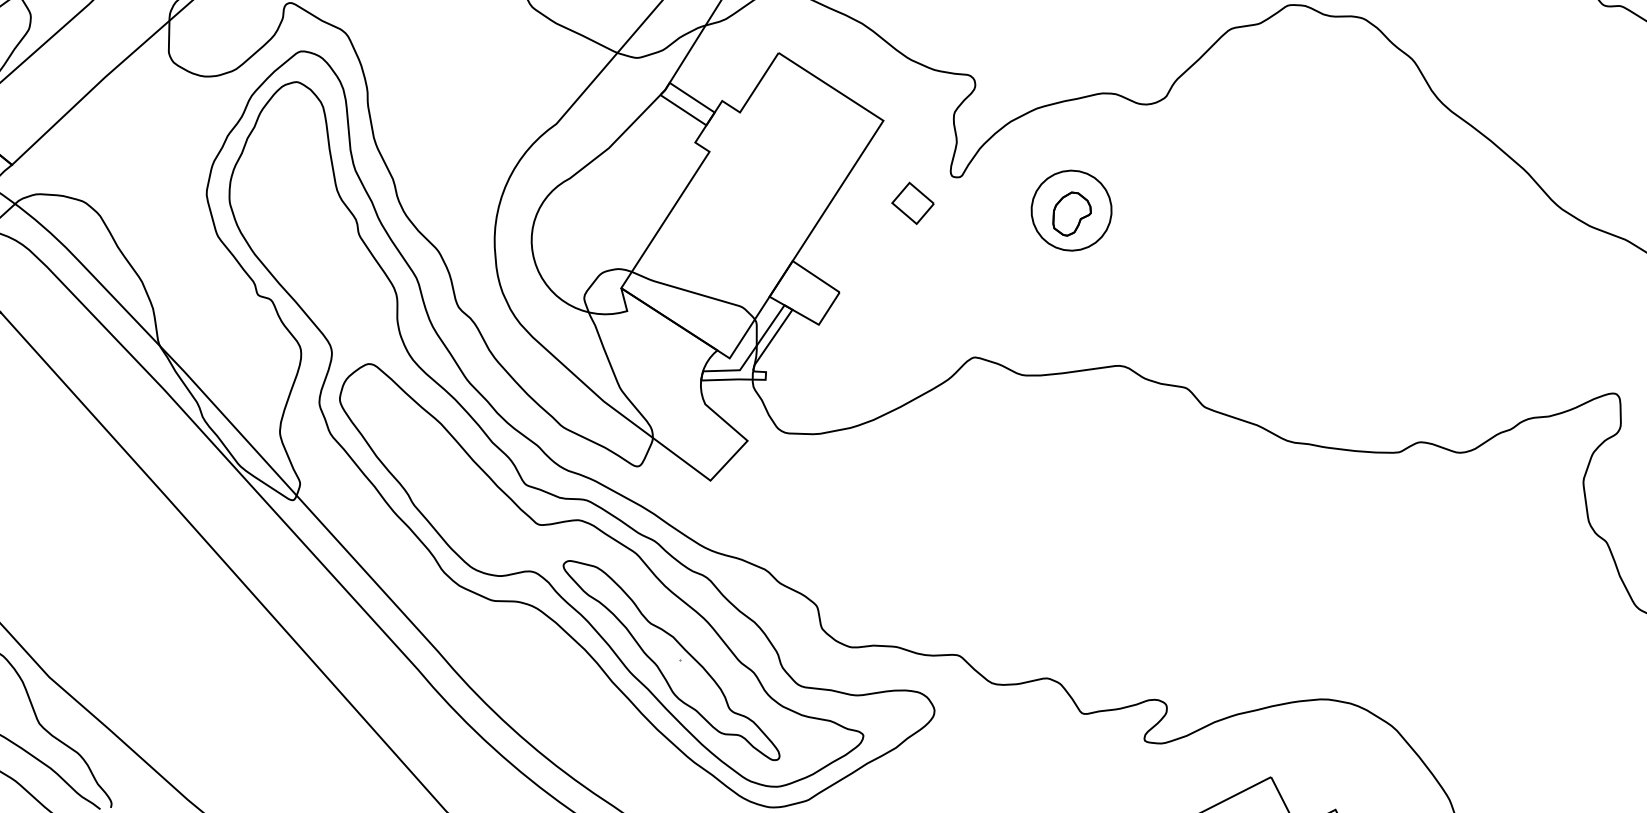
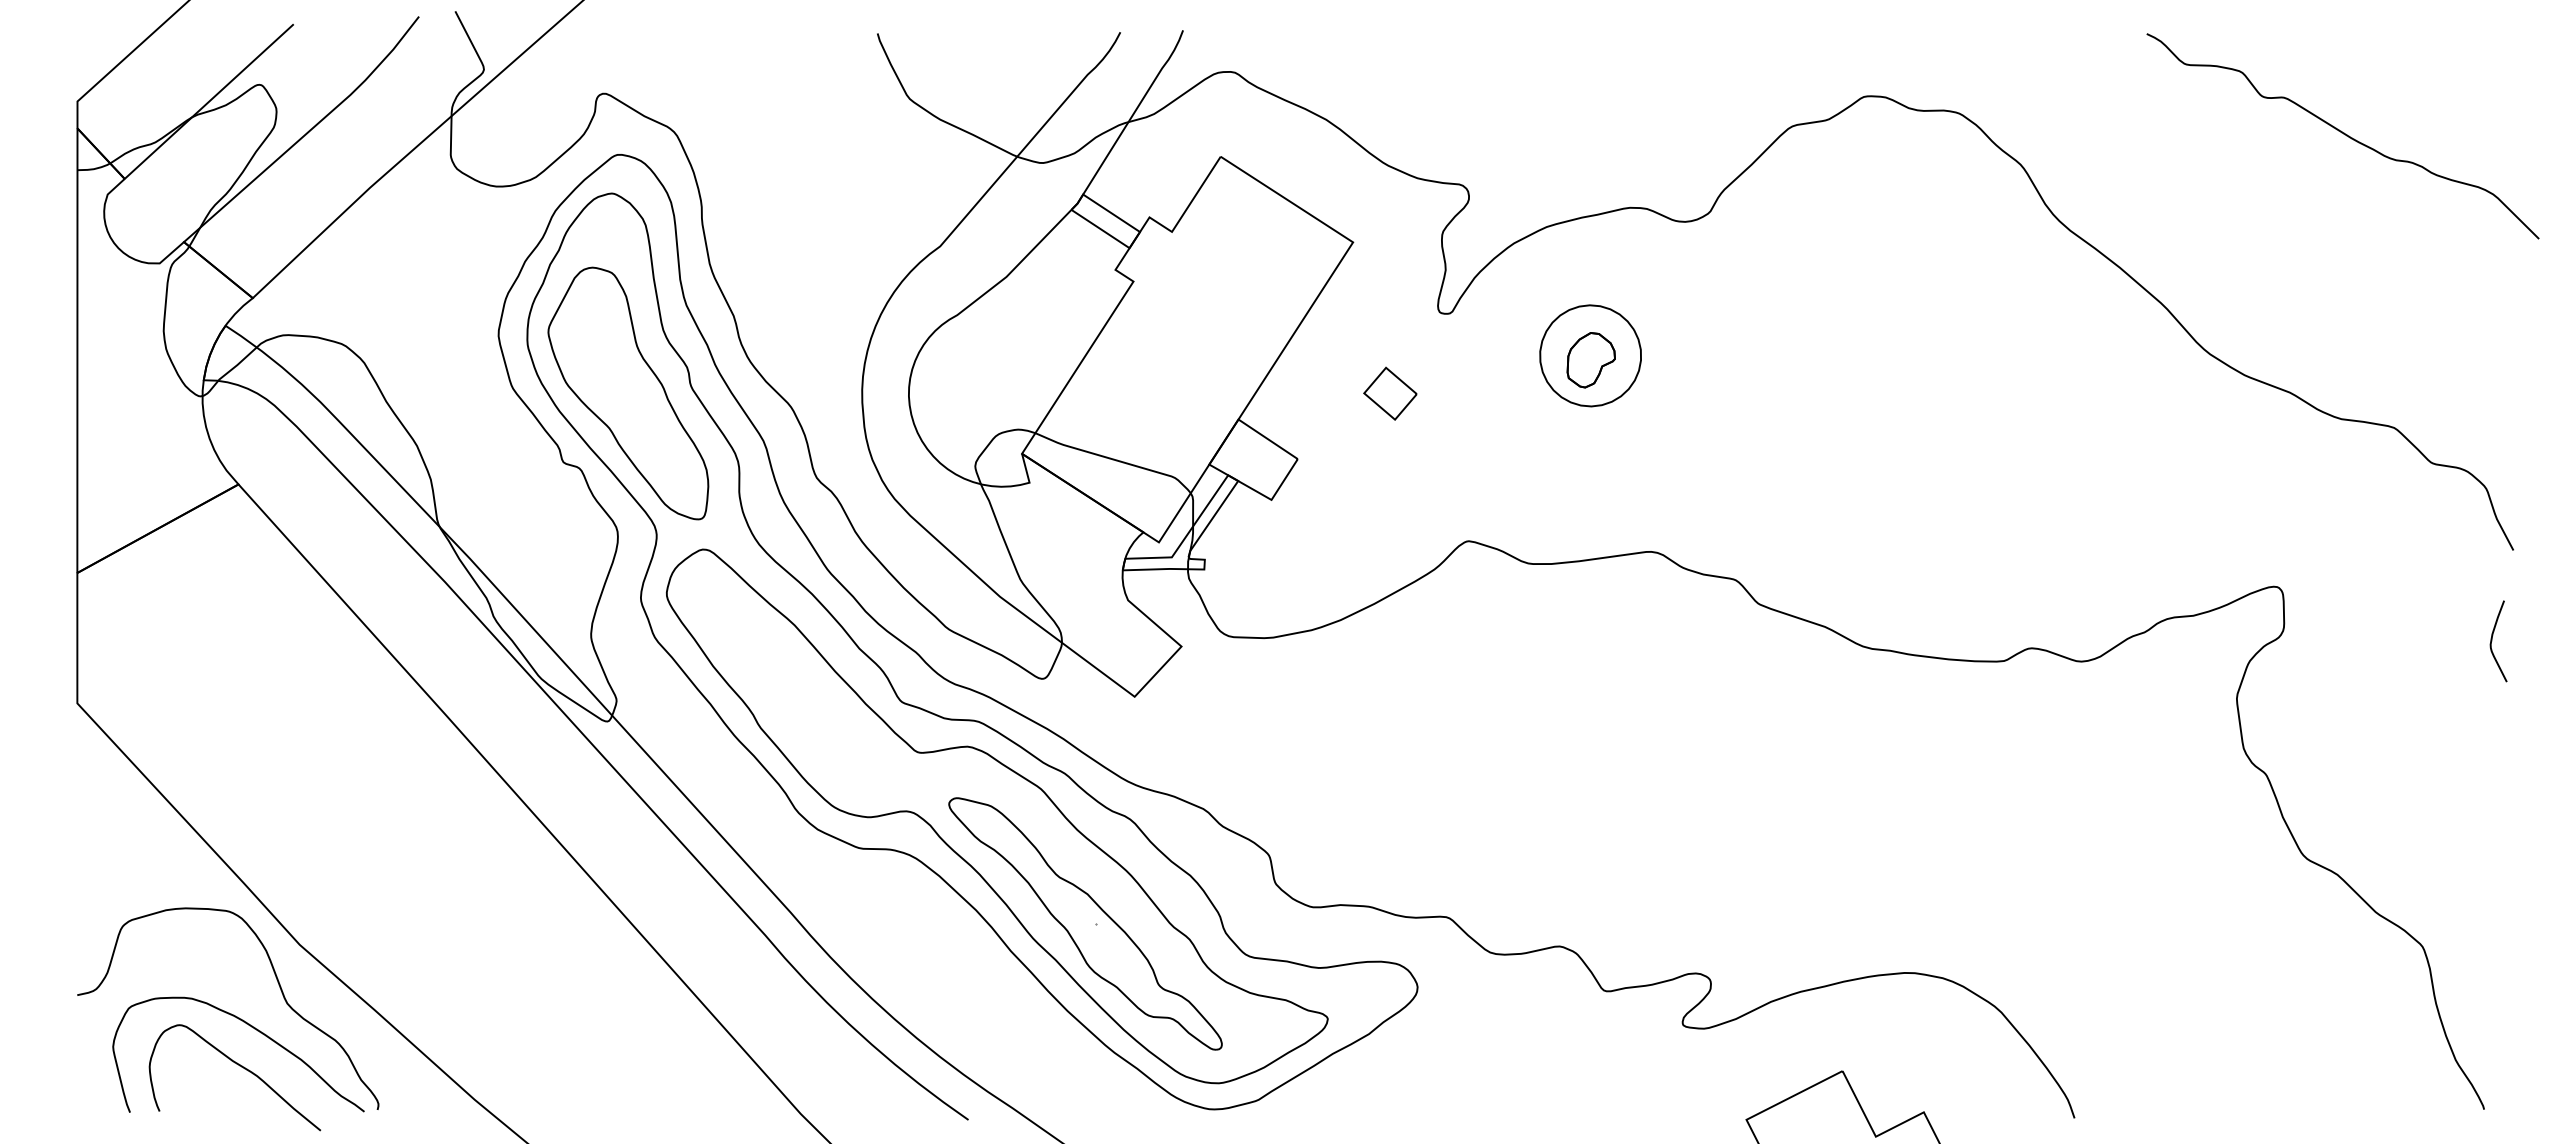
part: (913, 203) -> (1390, 393), moved
part: (309, 240) -> (628, 393), added

